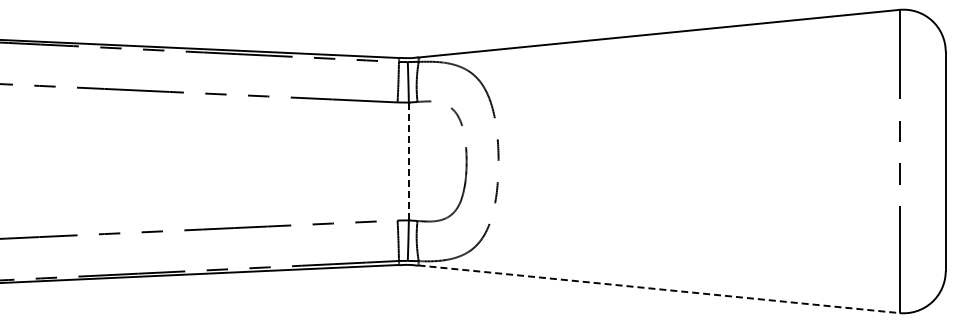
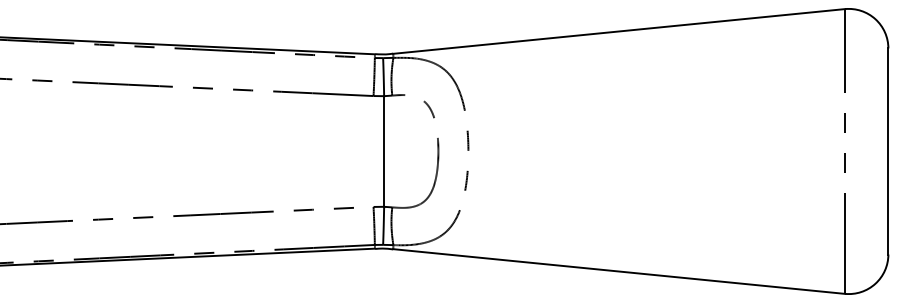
line: (408, 161) -> (383, 151), dashed -> solid
line: (659, 289) -> (619, 271), dashed -> solid

